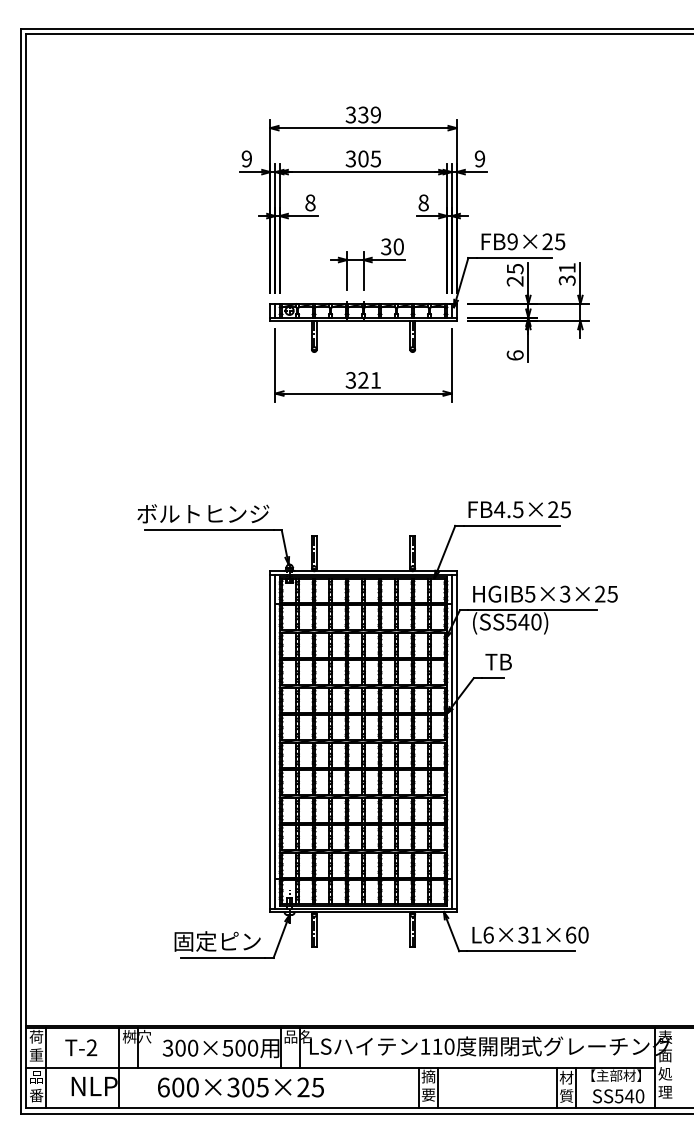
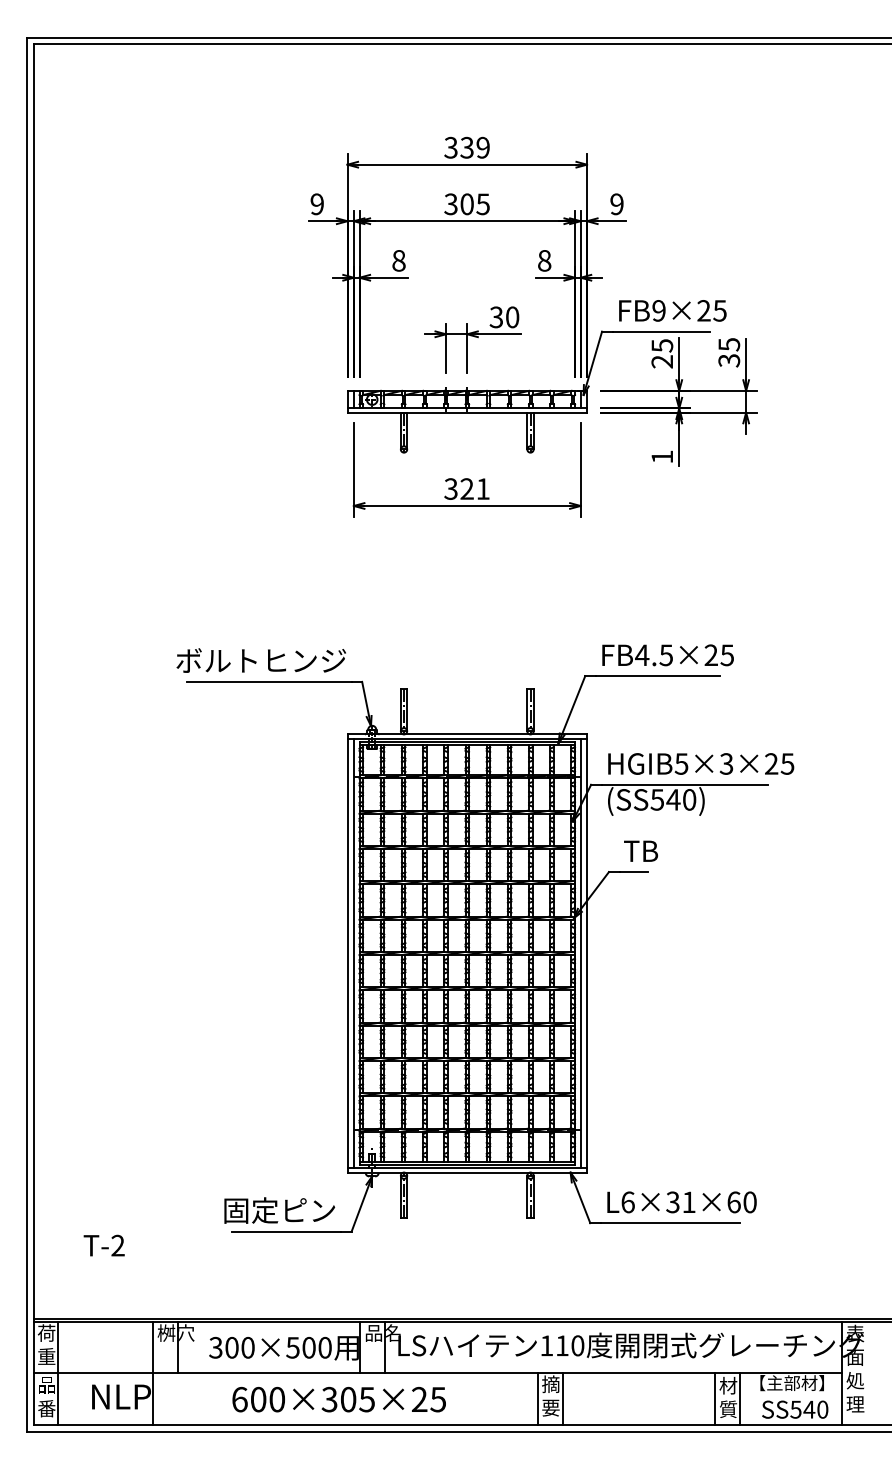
text: (567, 268) -> (729, 345), 31 -> 35
text: (514, 355) -> (661, 457), 6 -> 1
text: (81, 1047) -> (104, 1245), moved
text: (240, 1087) -> (338, 1399), moved

